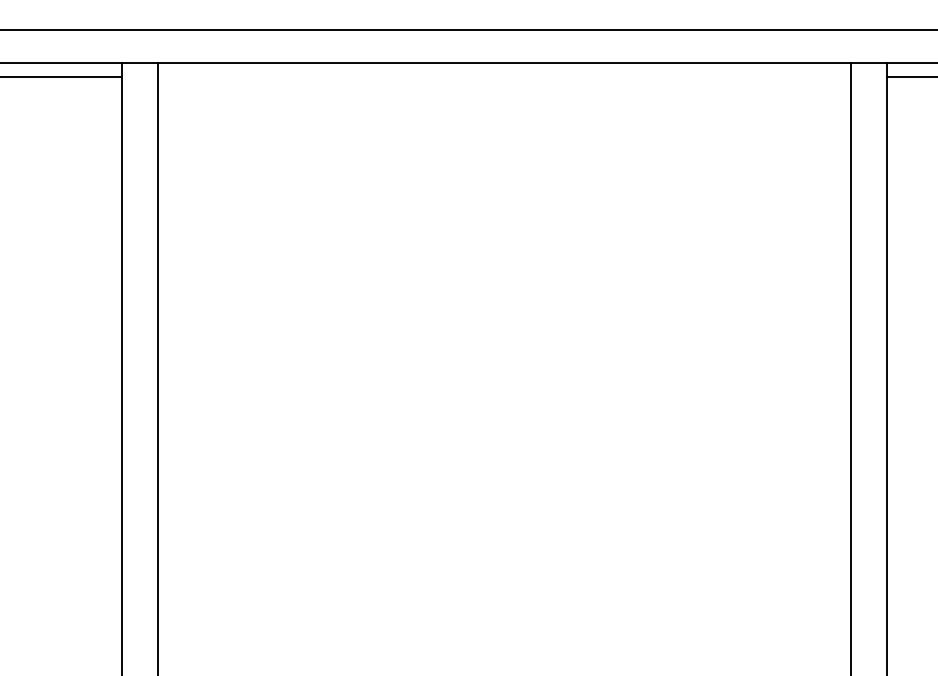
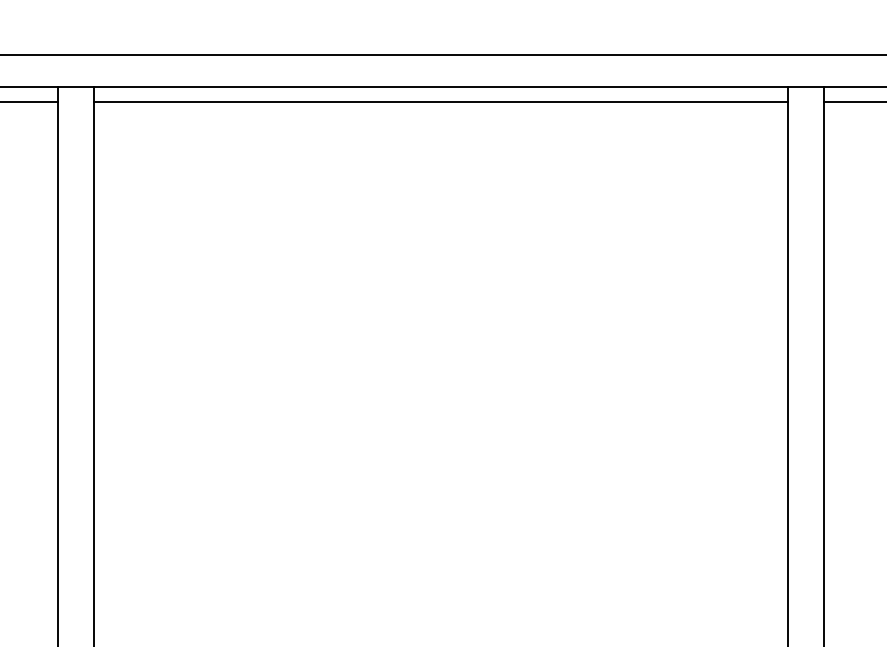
line: (504, 76) -> (440, 101), added

